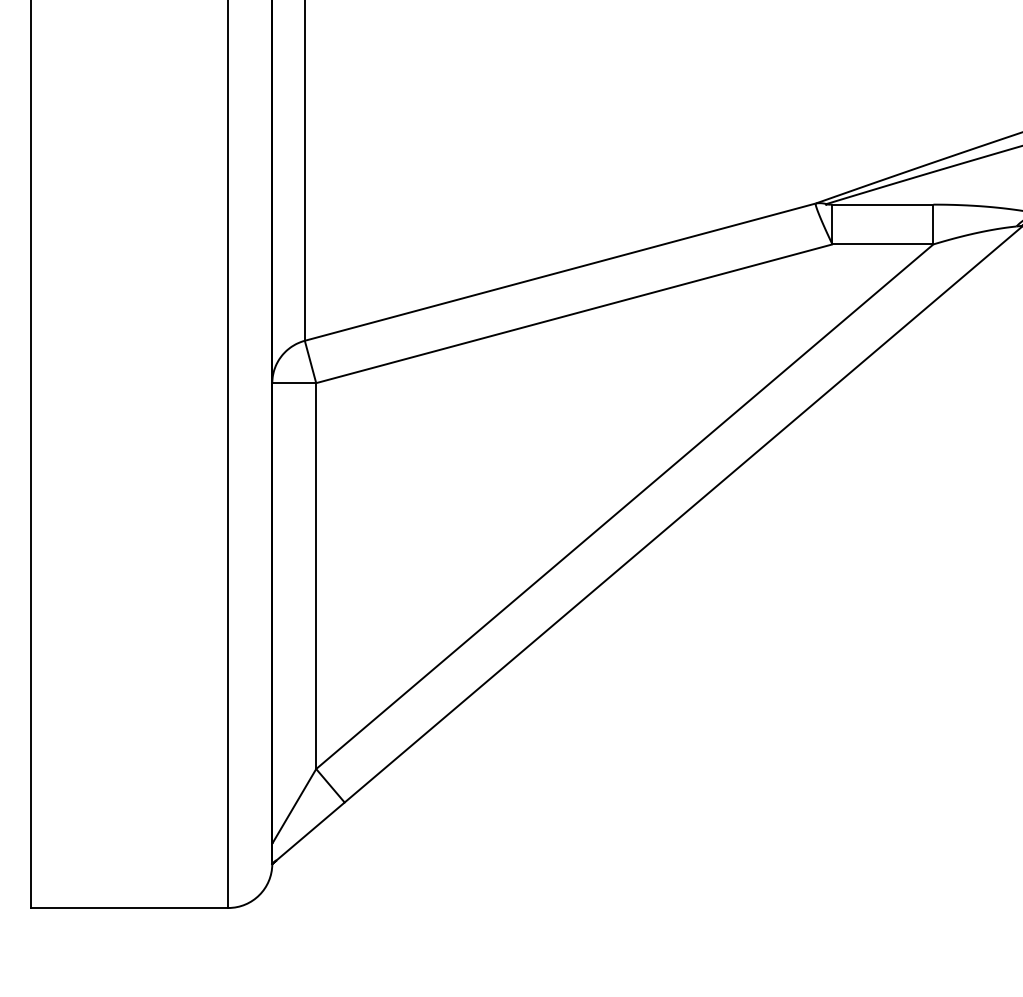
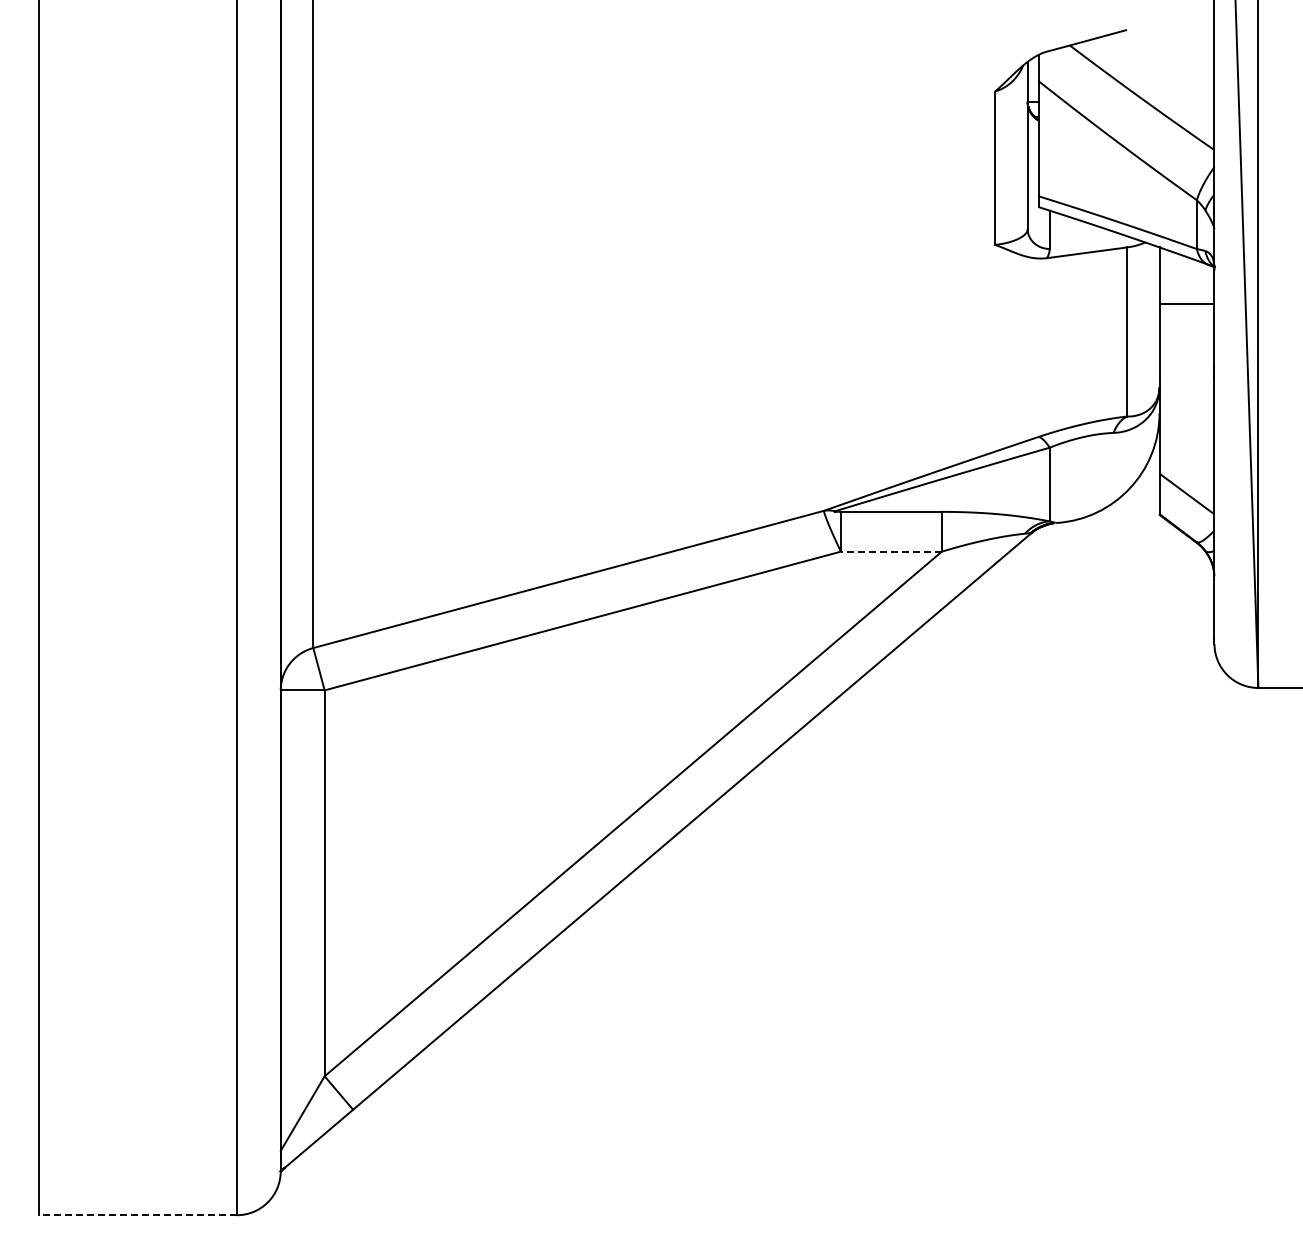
line: (882, 244) -> (890, 551), solid -> dashed
line: (129, 908) -> (137, 1215), solid -> dashed

